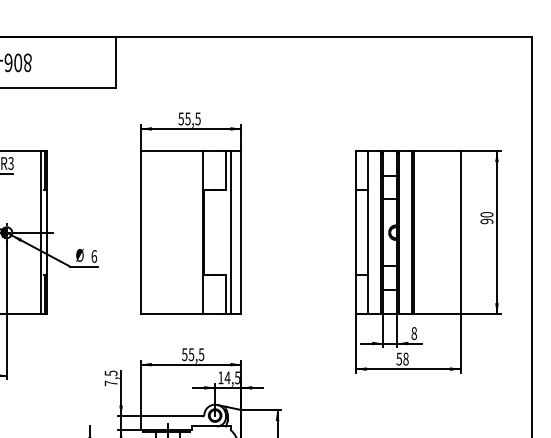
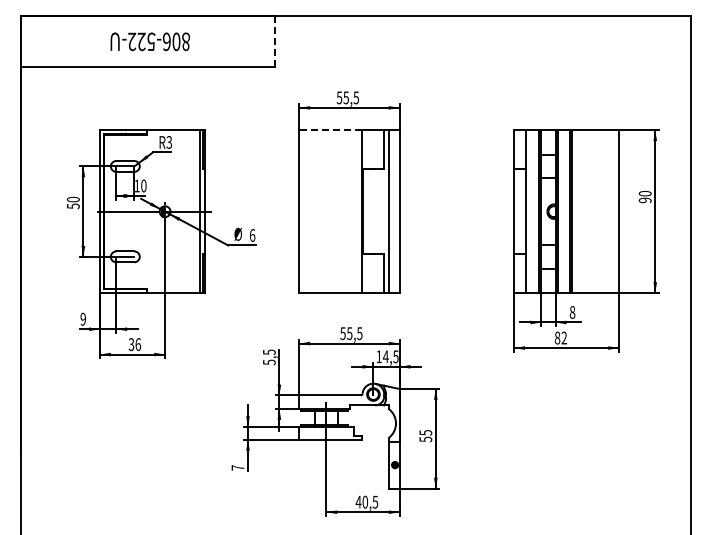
line: (116, 61) -> (274, 40), solid -> dashed
line: (171, 151) -> (329, 130), solid -> dashed
text: (402, 358) -> (560, 337), 58 -> 82
text: (111, 383) -> (269, 362), 7,5 -> 5,5

